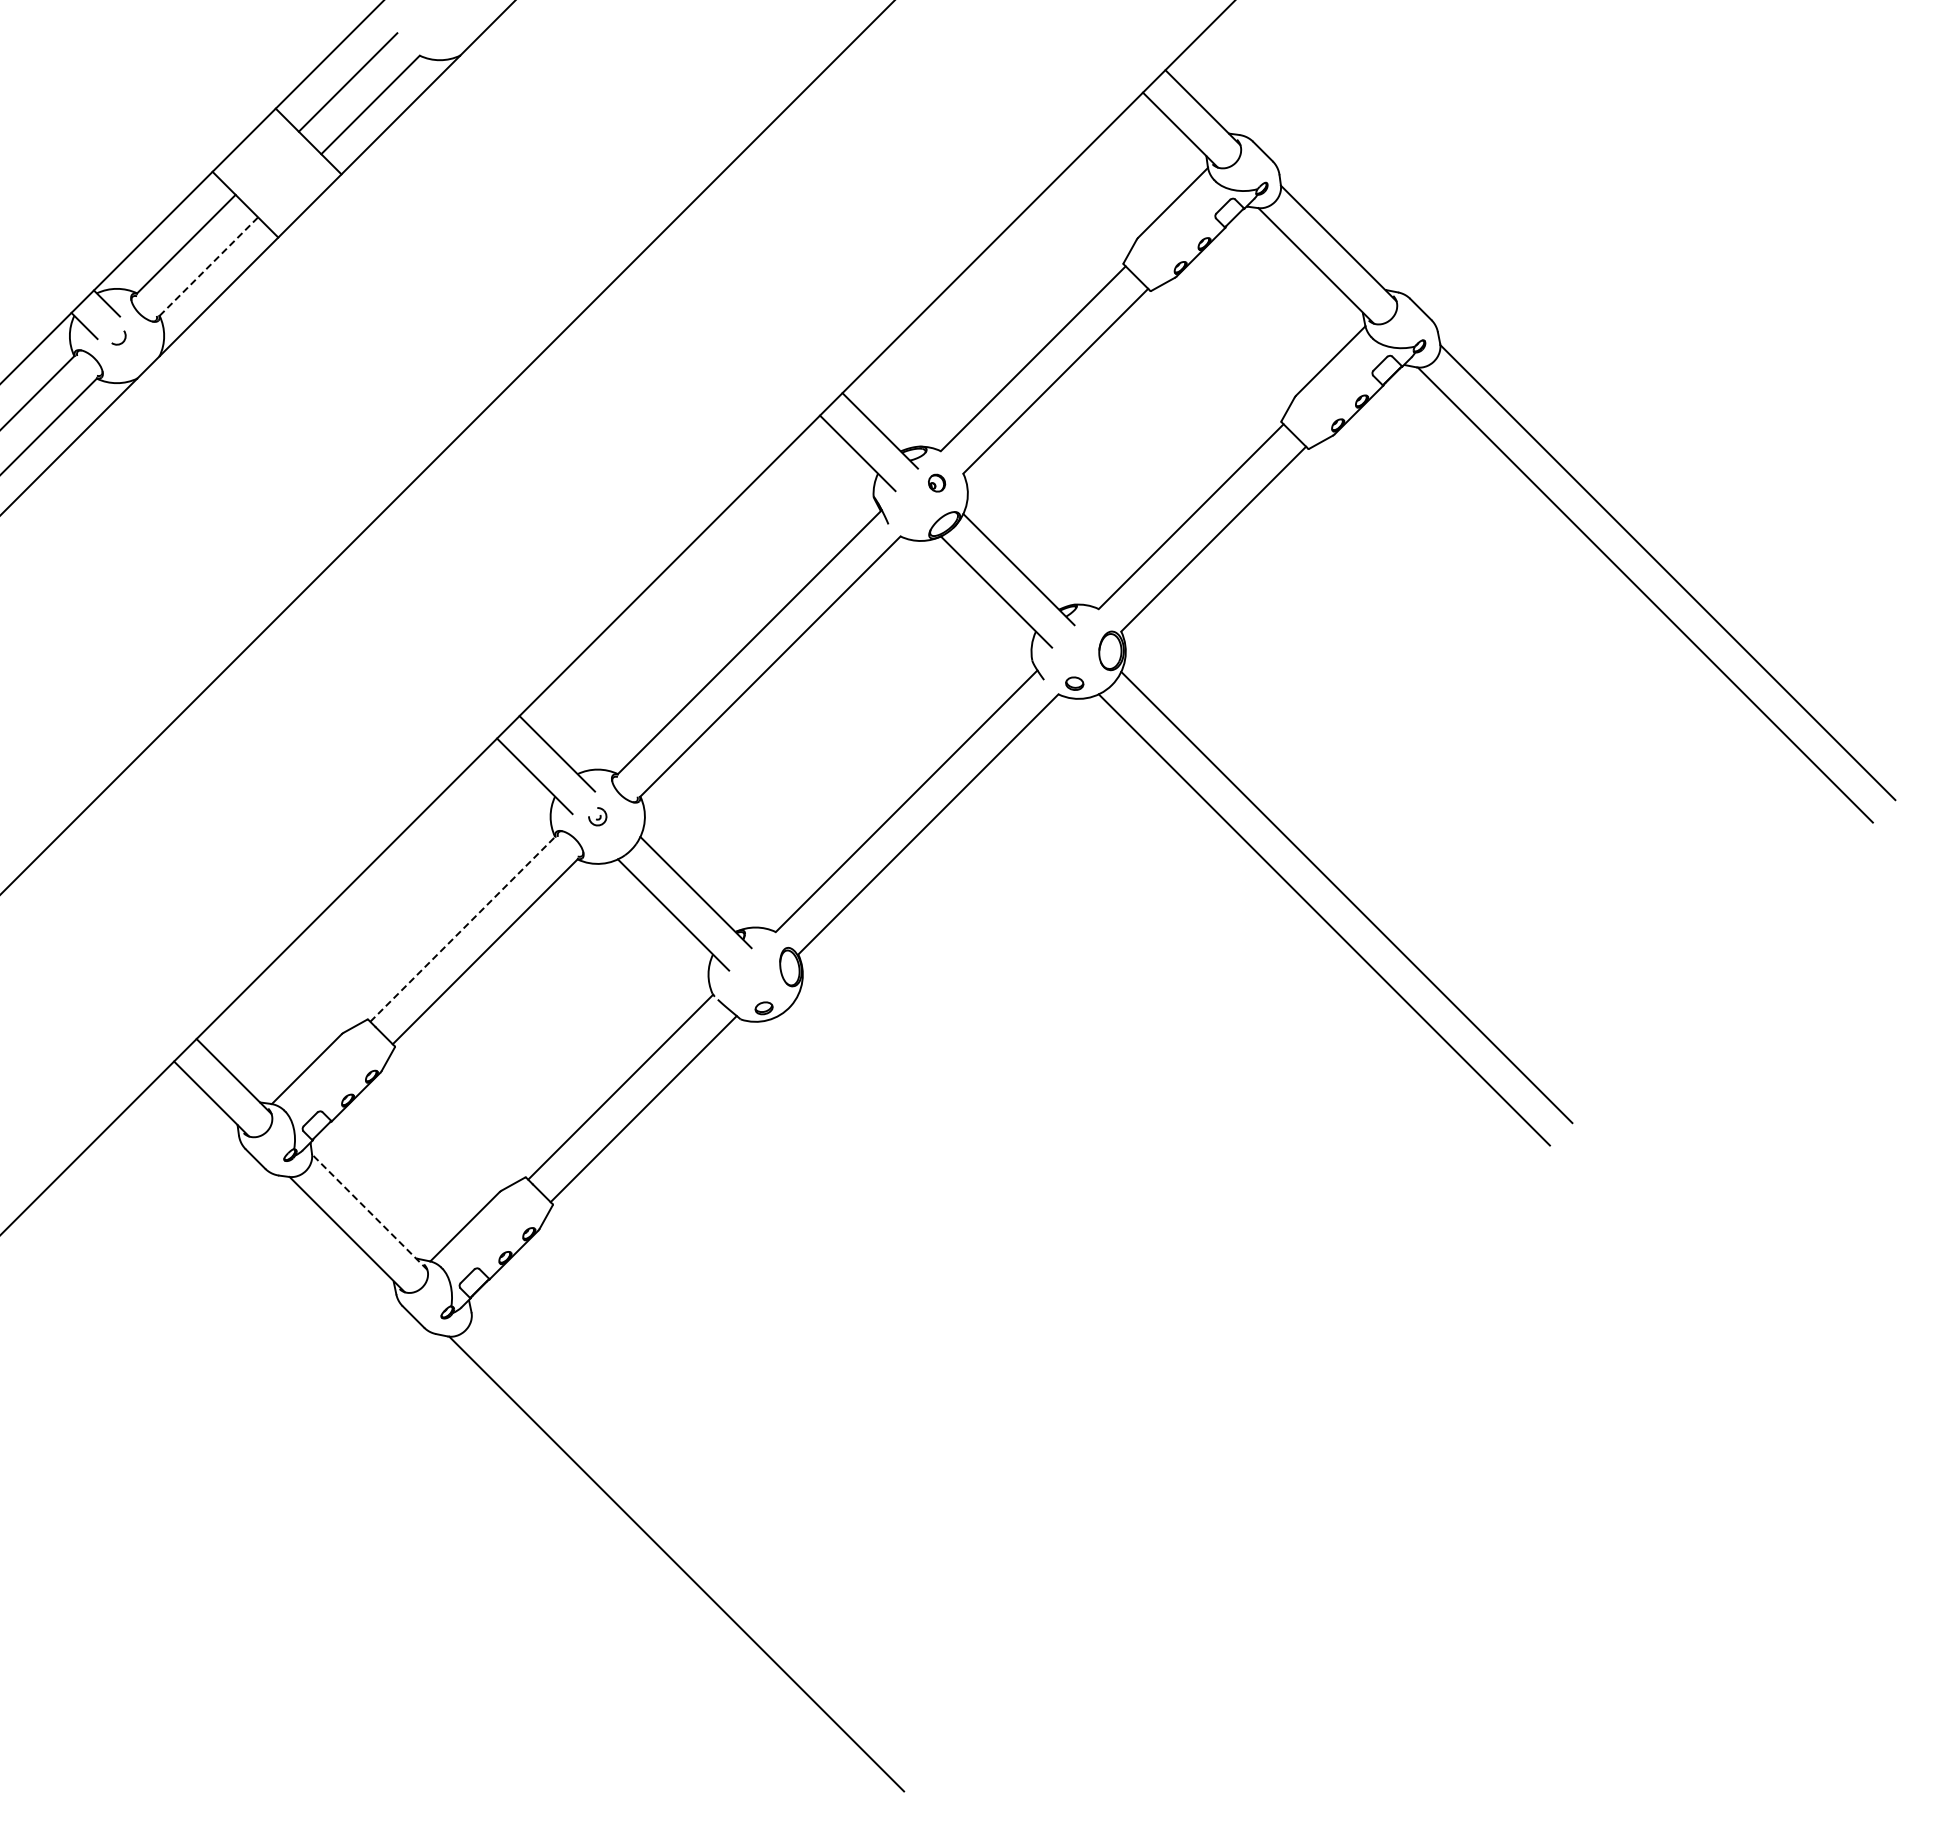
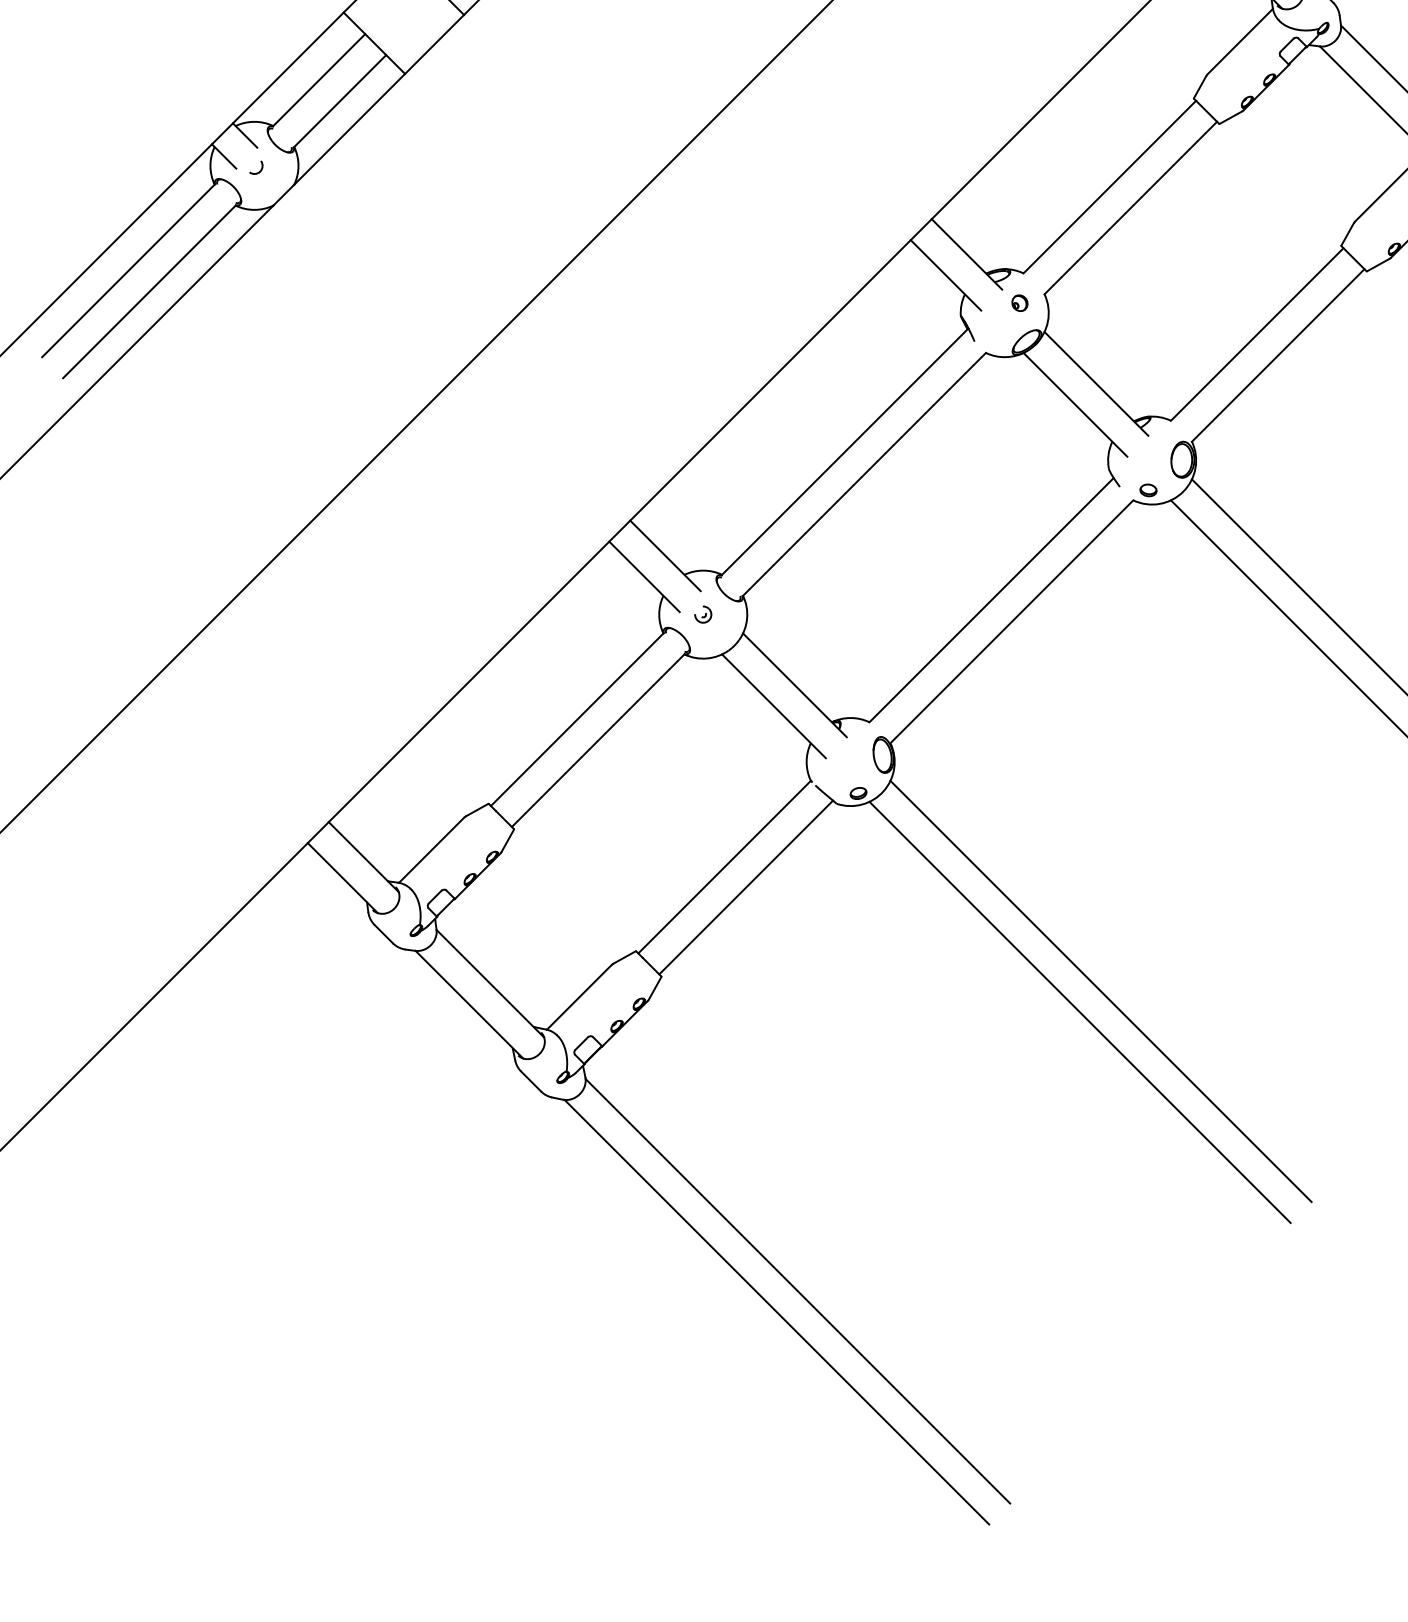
line: (208, 266) -> (339, 100), dashed -> solid
line: (462, 929) -> (576, 719), dashed -> solid
line: (369, 1212) -> (490, 984), dashed -> solid
line: (1023, 1220) -> (1100, 991), added
line: (1001, 1242) -> (1080, 1012), added
line: (698, 1541) -> (797, 1291), added

